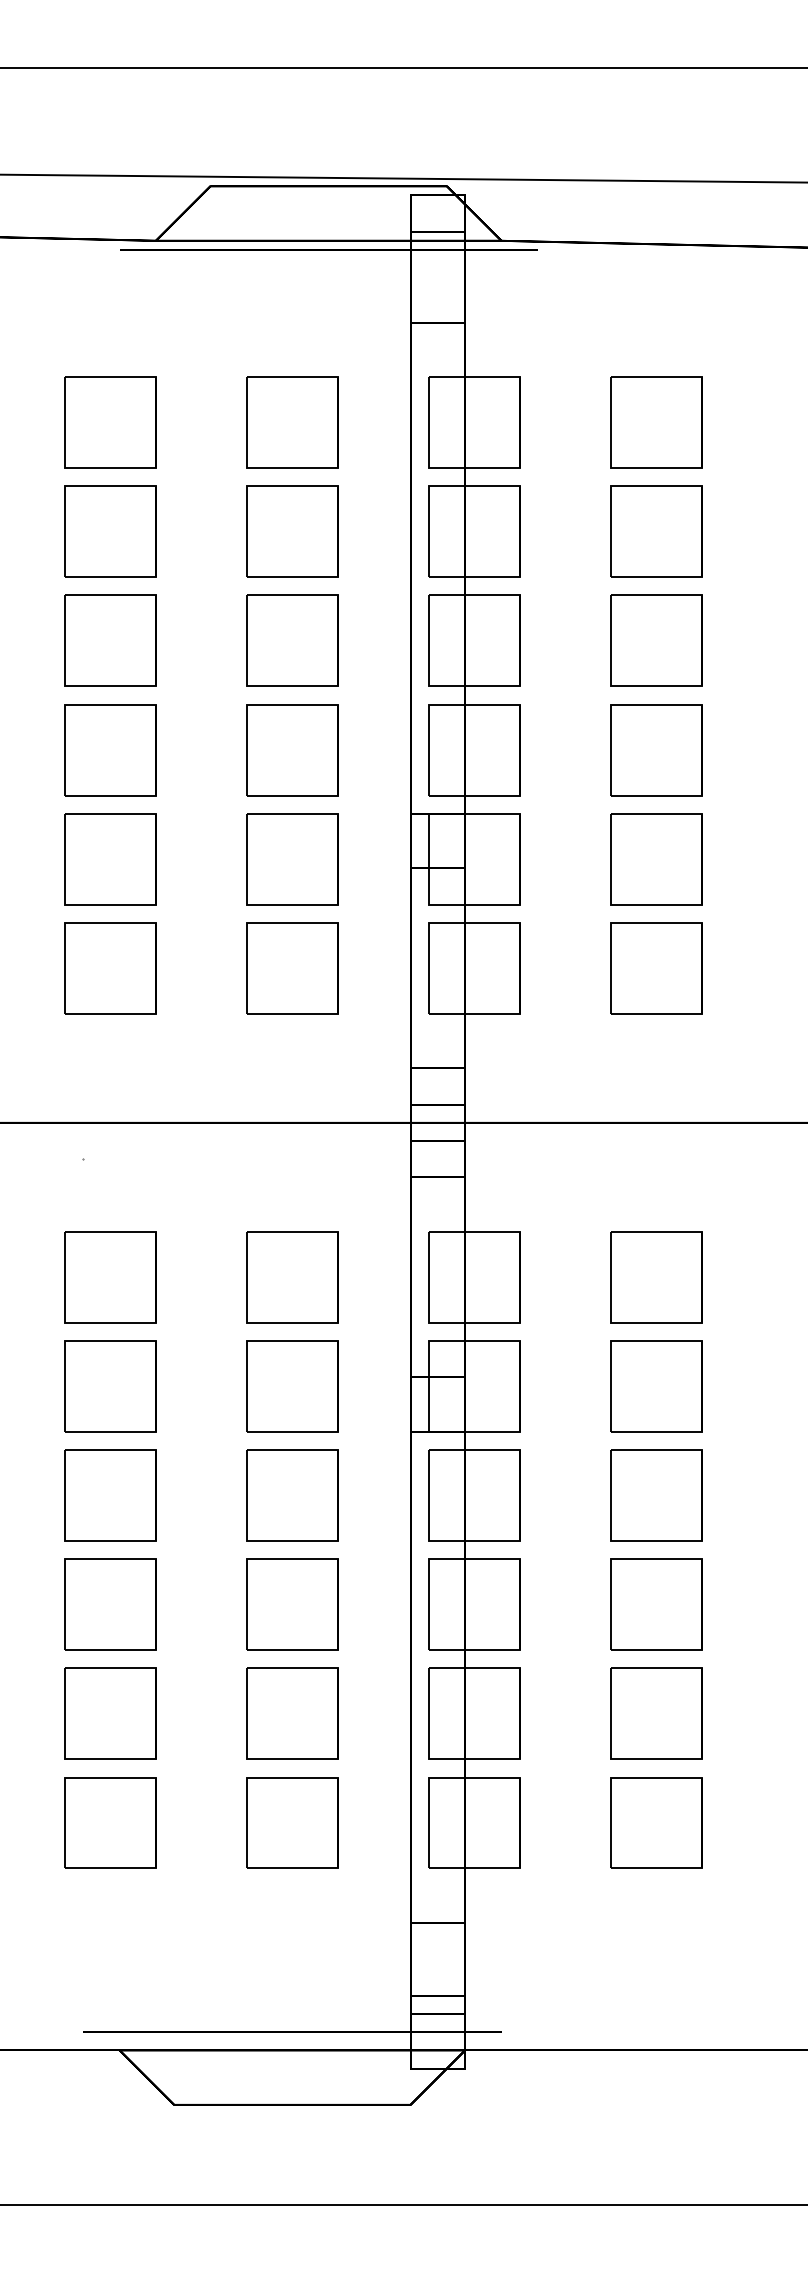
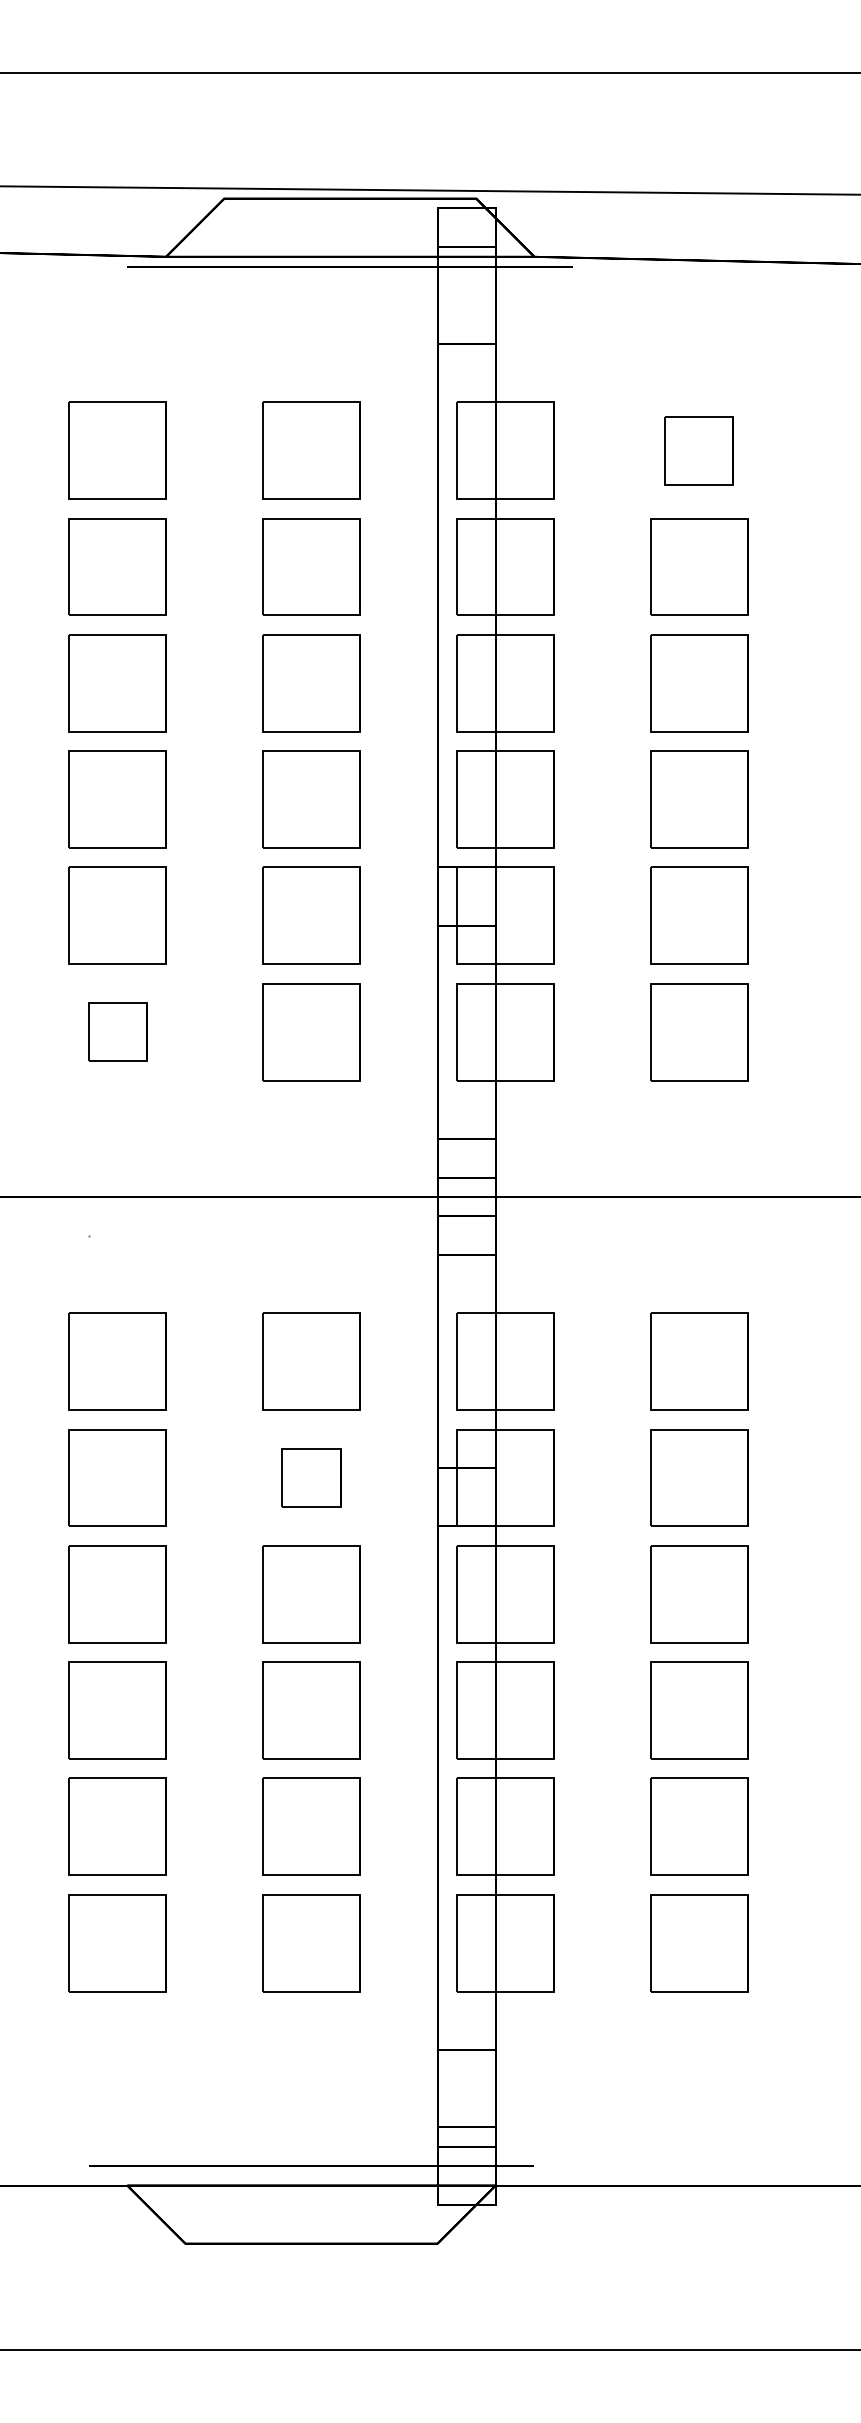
part: (656, 422) -> (699, 450), size x0.7
part: (110, 968) -> (117, 1032), size x0.6
part: (292, 1386) -> (311, 1477), size x0.6

